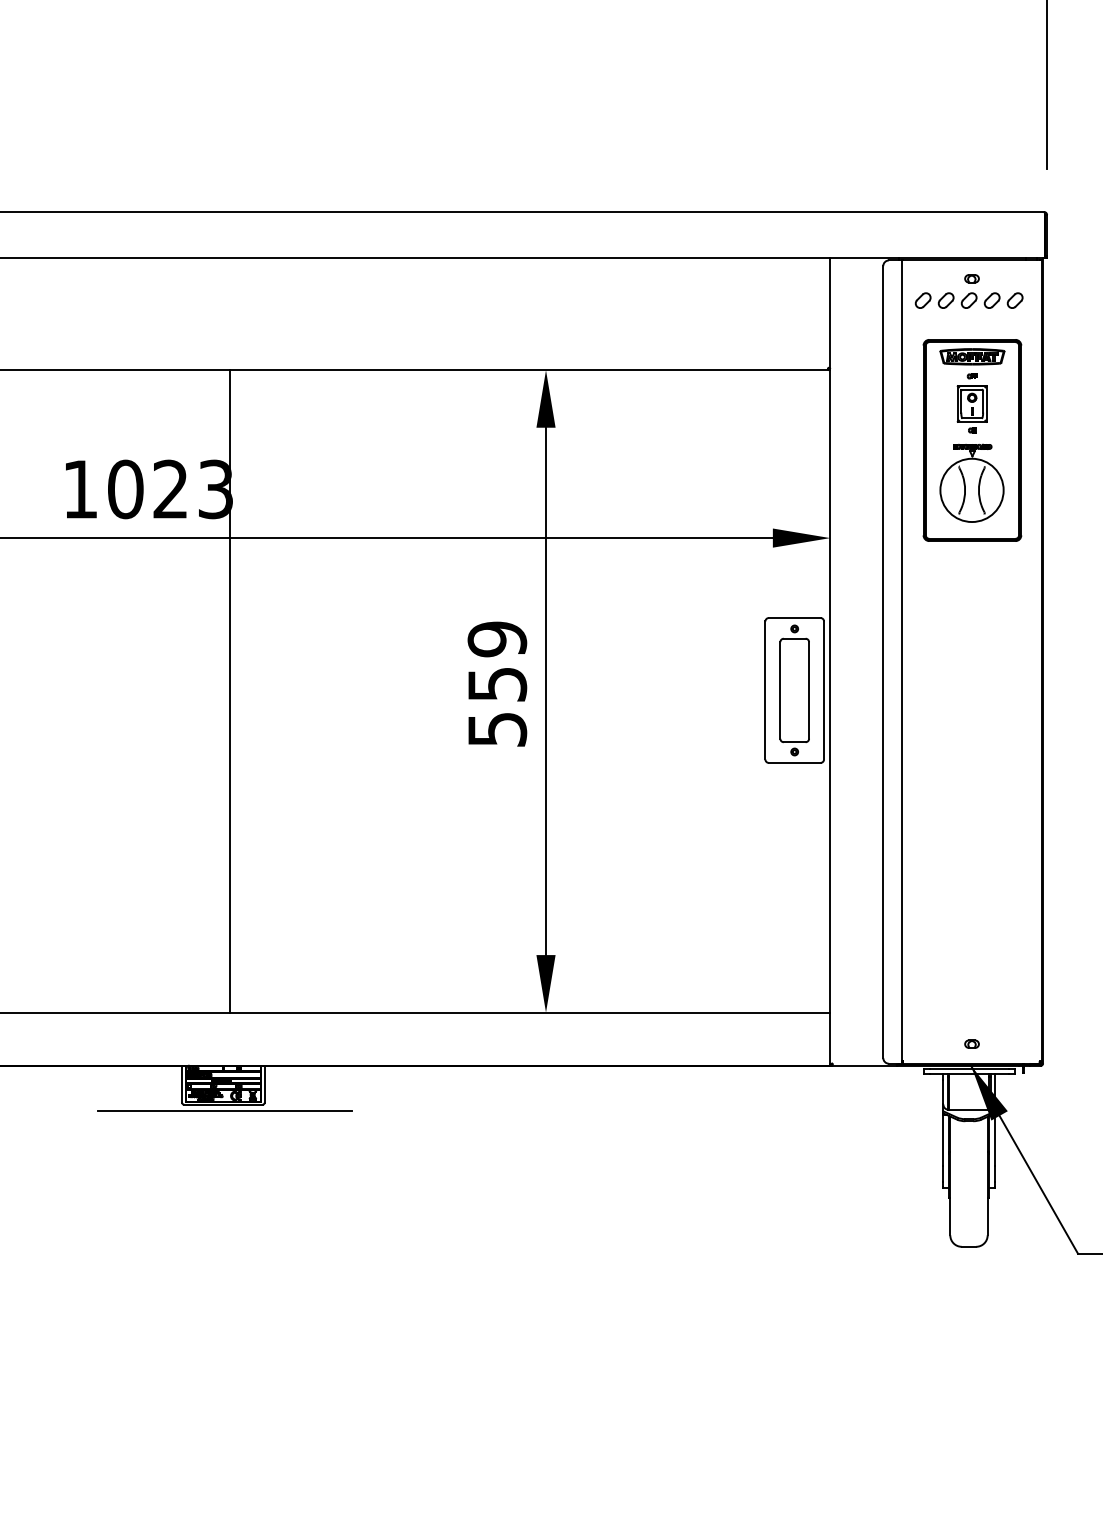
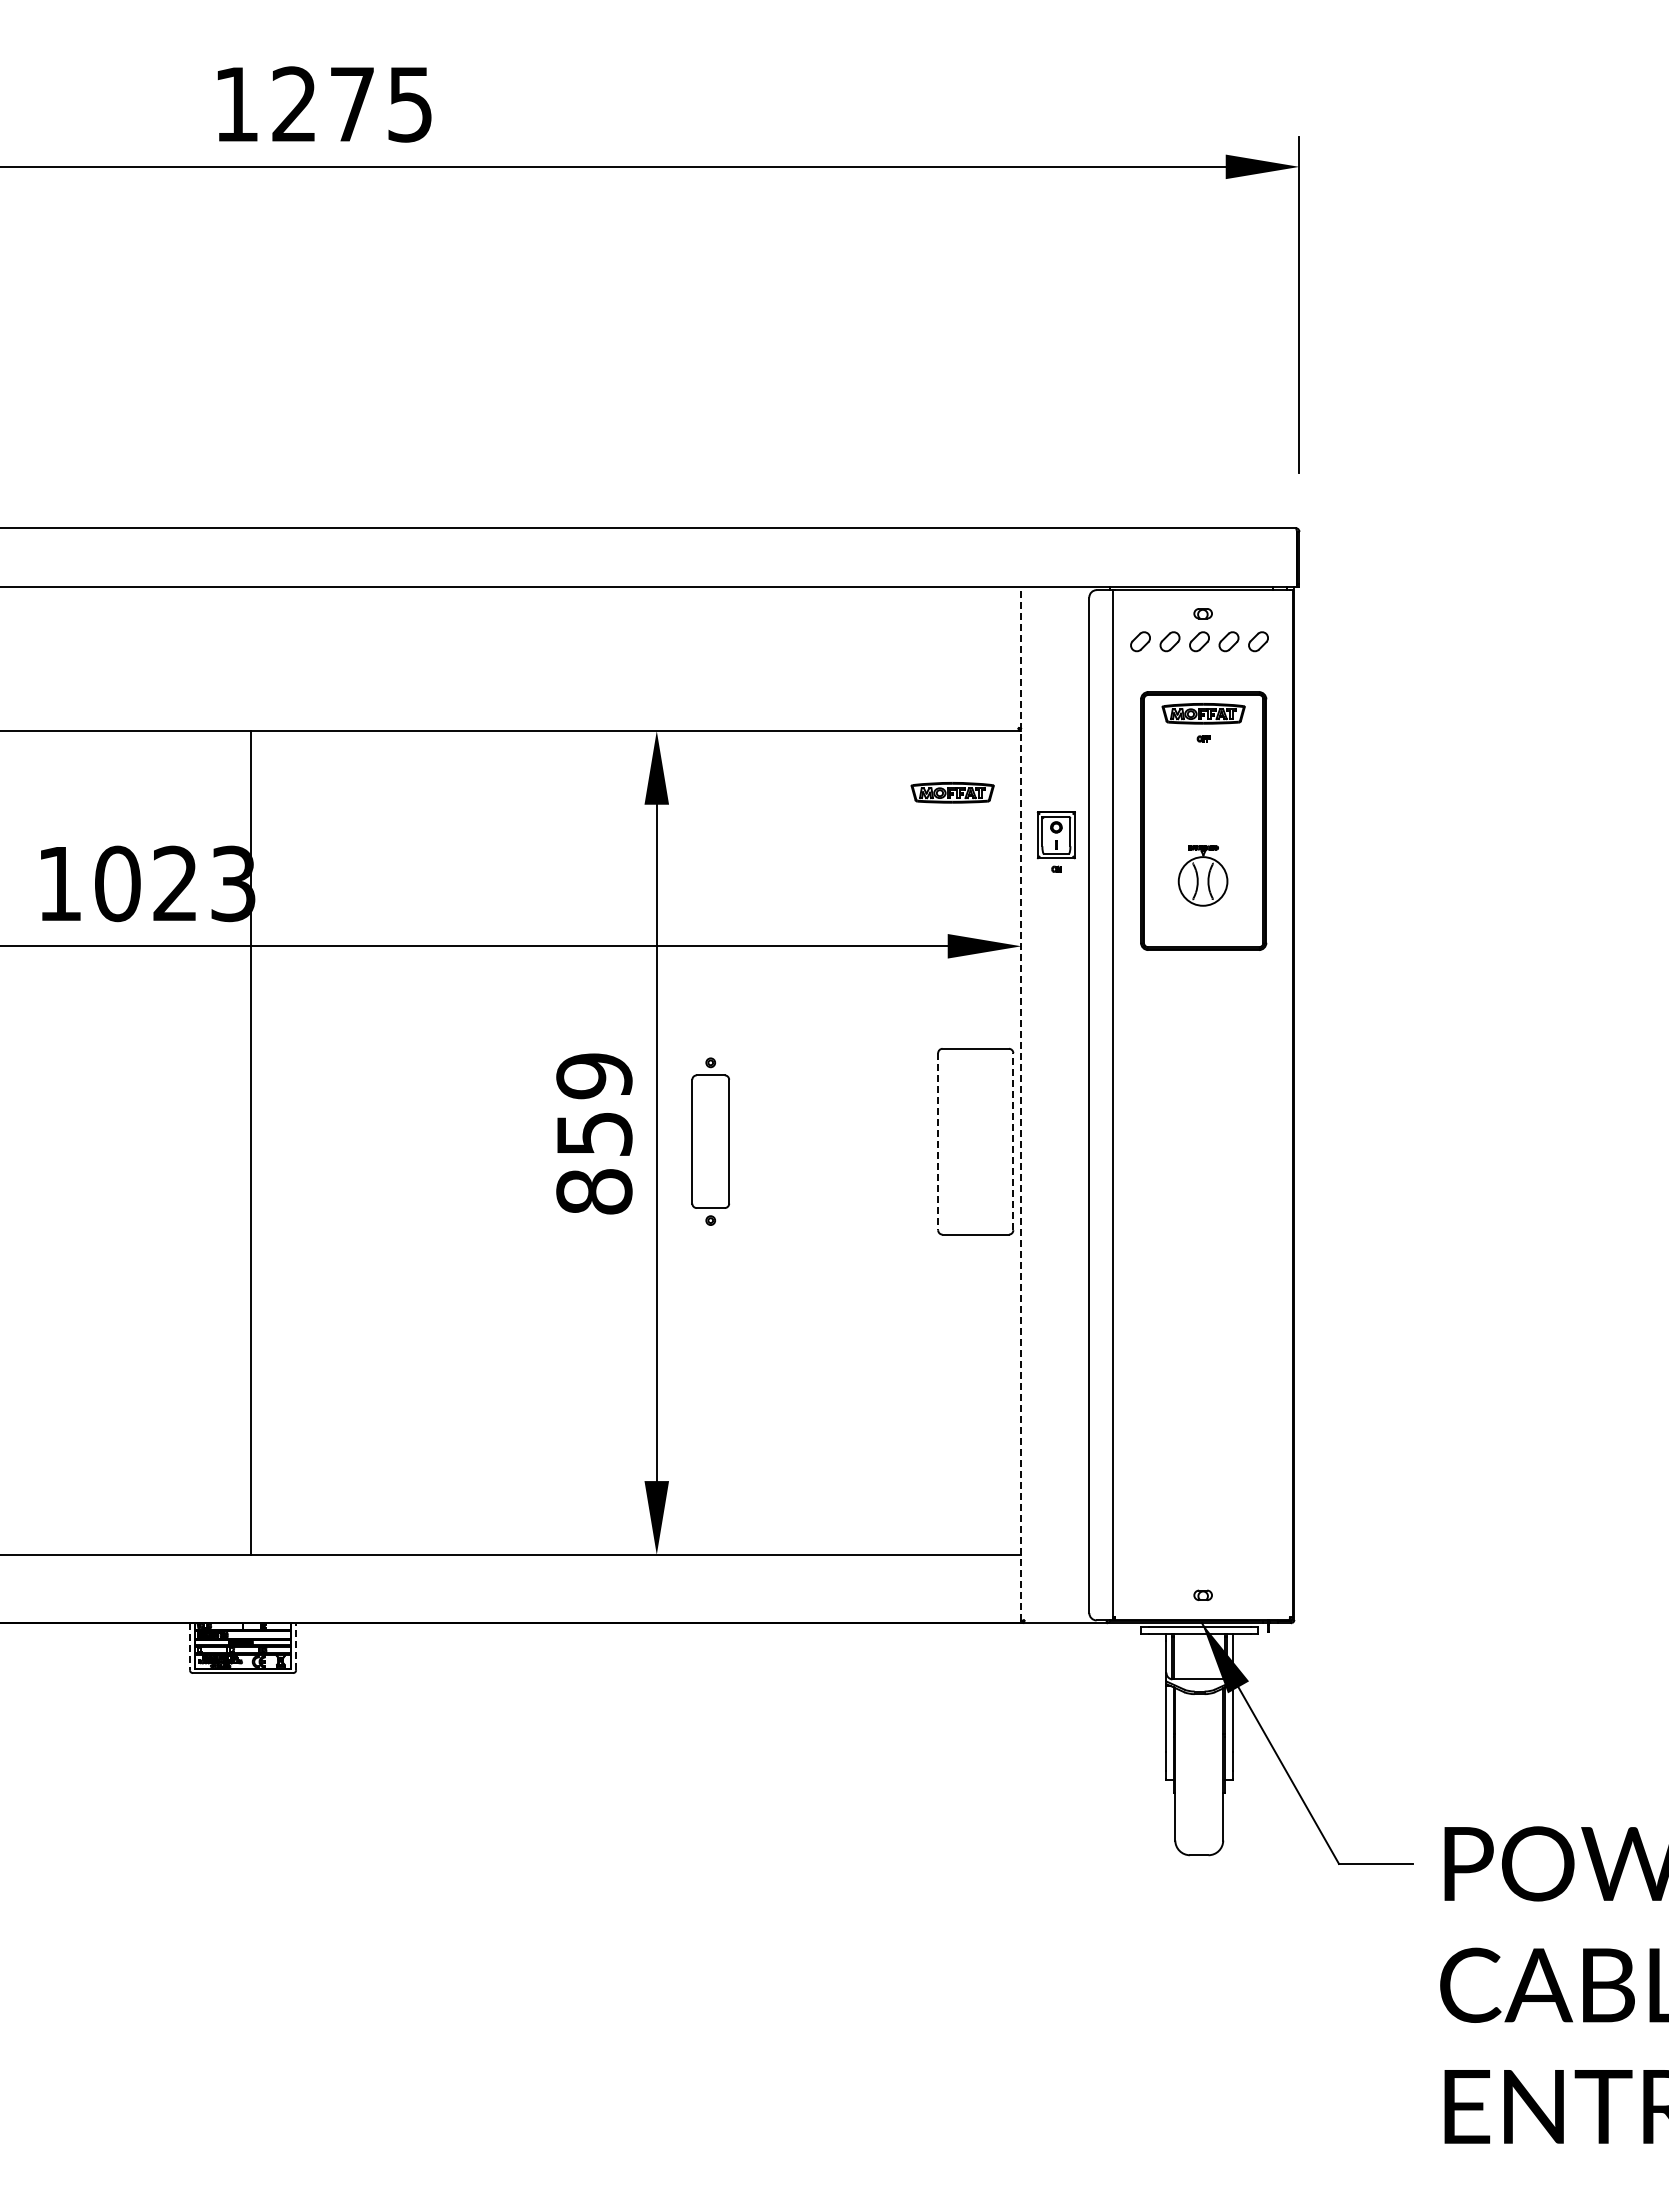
part: (971, 408) -> (1055, 841), moved
part: (776, 418) -> (952, 792), added
part: (971, 482) -> (1202, 875), size x0.6
line: (830, 660) -> (1021, 1103), solid -> dashed
part: (794, 690) -> (710, 1141), moved
line: (824, 690) -> (1013, 1141), solid -> dashed
line: (765, 691) -> (938, 1142), solid -> dashed
text: (497, 729) -> (594, 1191), 559 -> 859
line: (181, 1084) -> (189, 1647), solid -> dashed
line: (265, 1084) -> (296, 1646), solid -> dashed
line: (224, 1110) -> (244, 1680), removed

